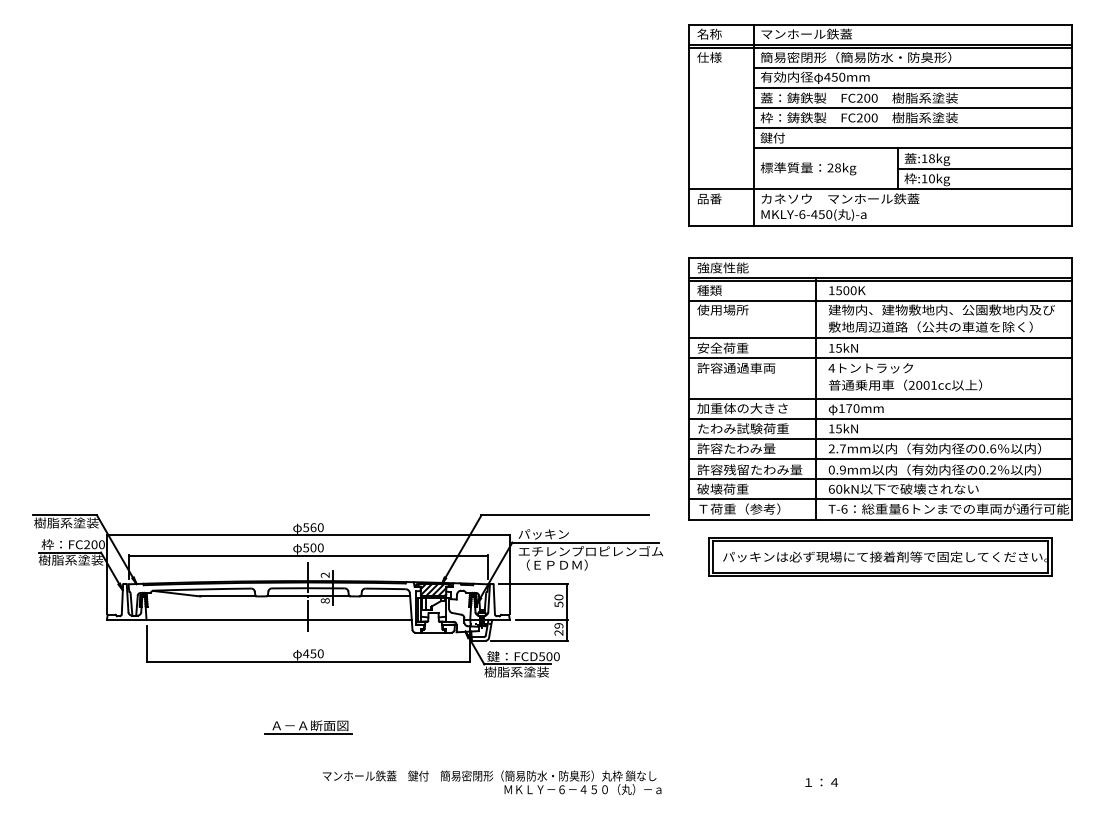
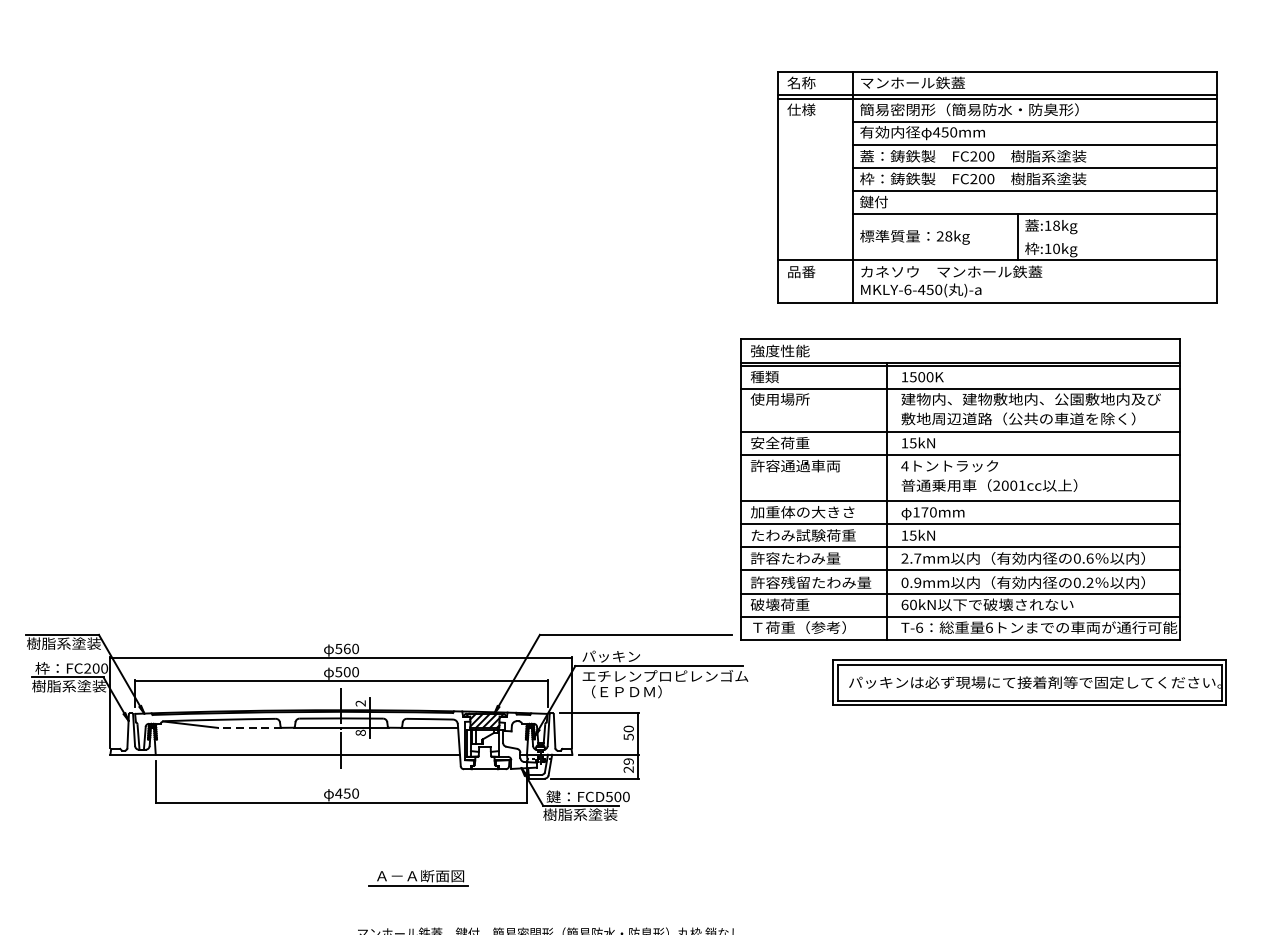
line: (984, 168) -> (1116, 237), removed
part: (880, 388) -> (960, 489), moved
part: (880, 556) -> (1029, 682), moved
line: (228, 596) -> (249, 727), solid -> dashed
part: (308, 727) -> (418, 878), moved

